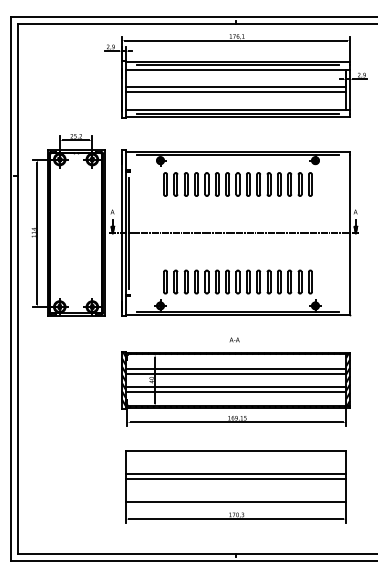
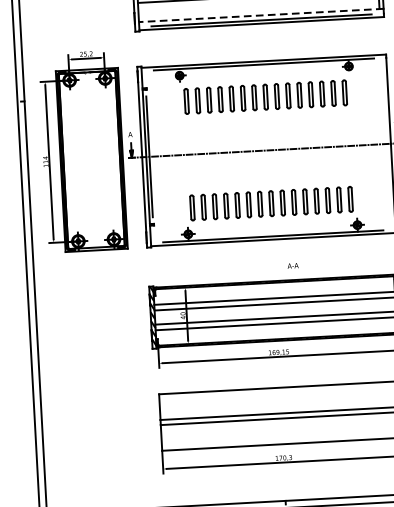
line: (237, 109) -> (260, 15), solid -> dashed
text: (234, 339) -> (292, 265), moved

